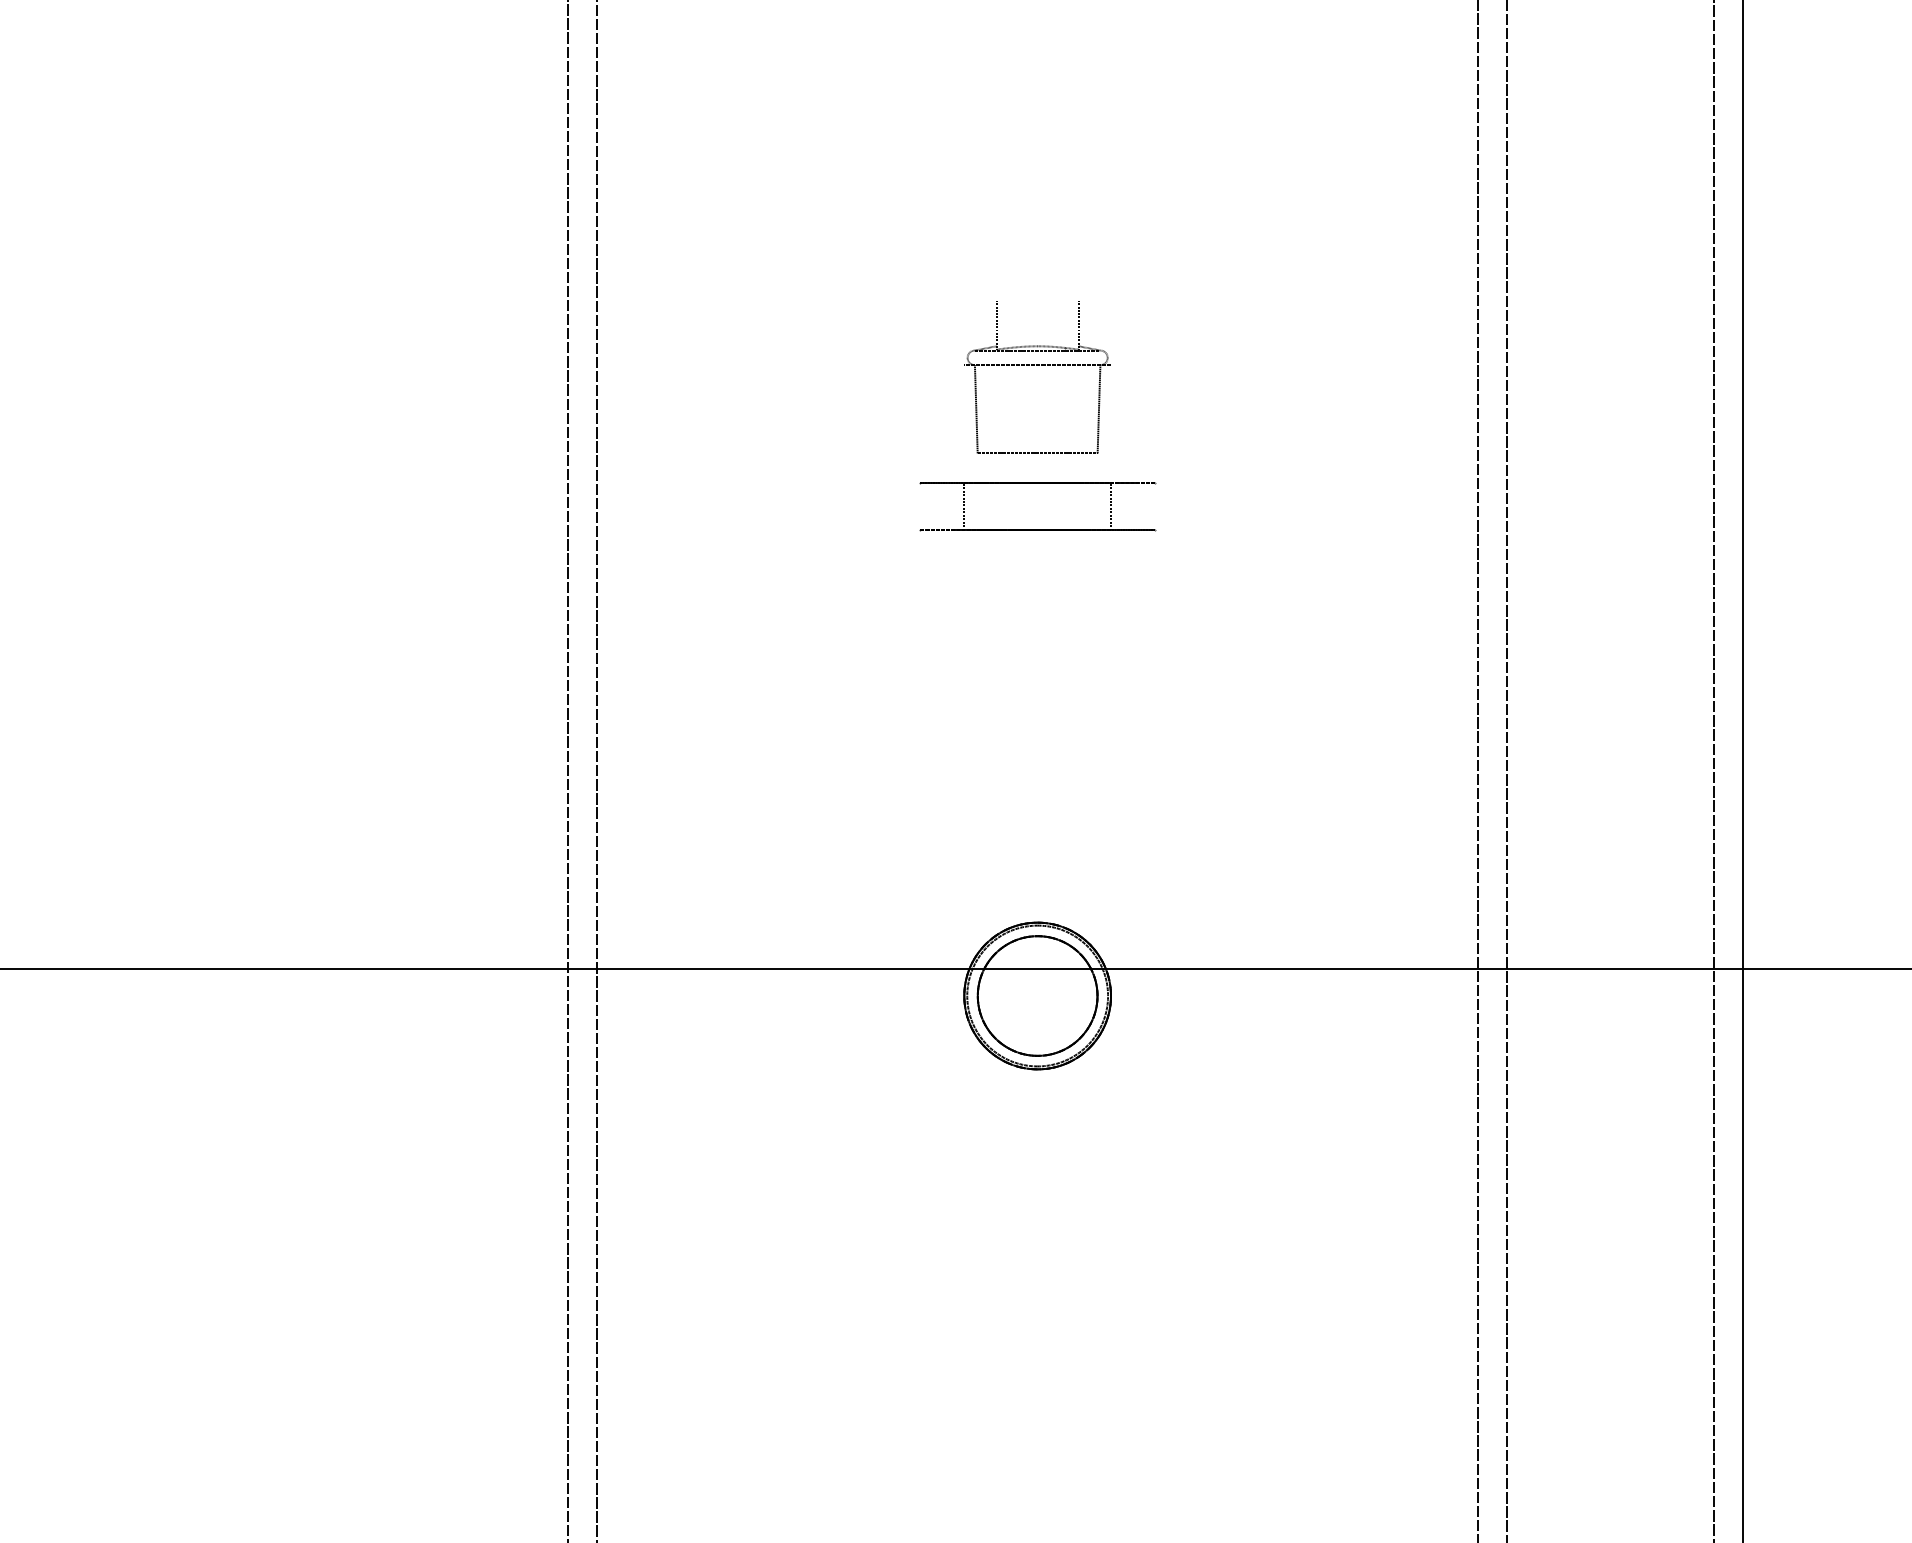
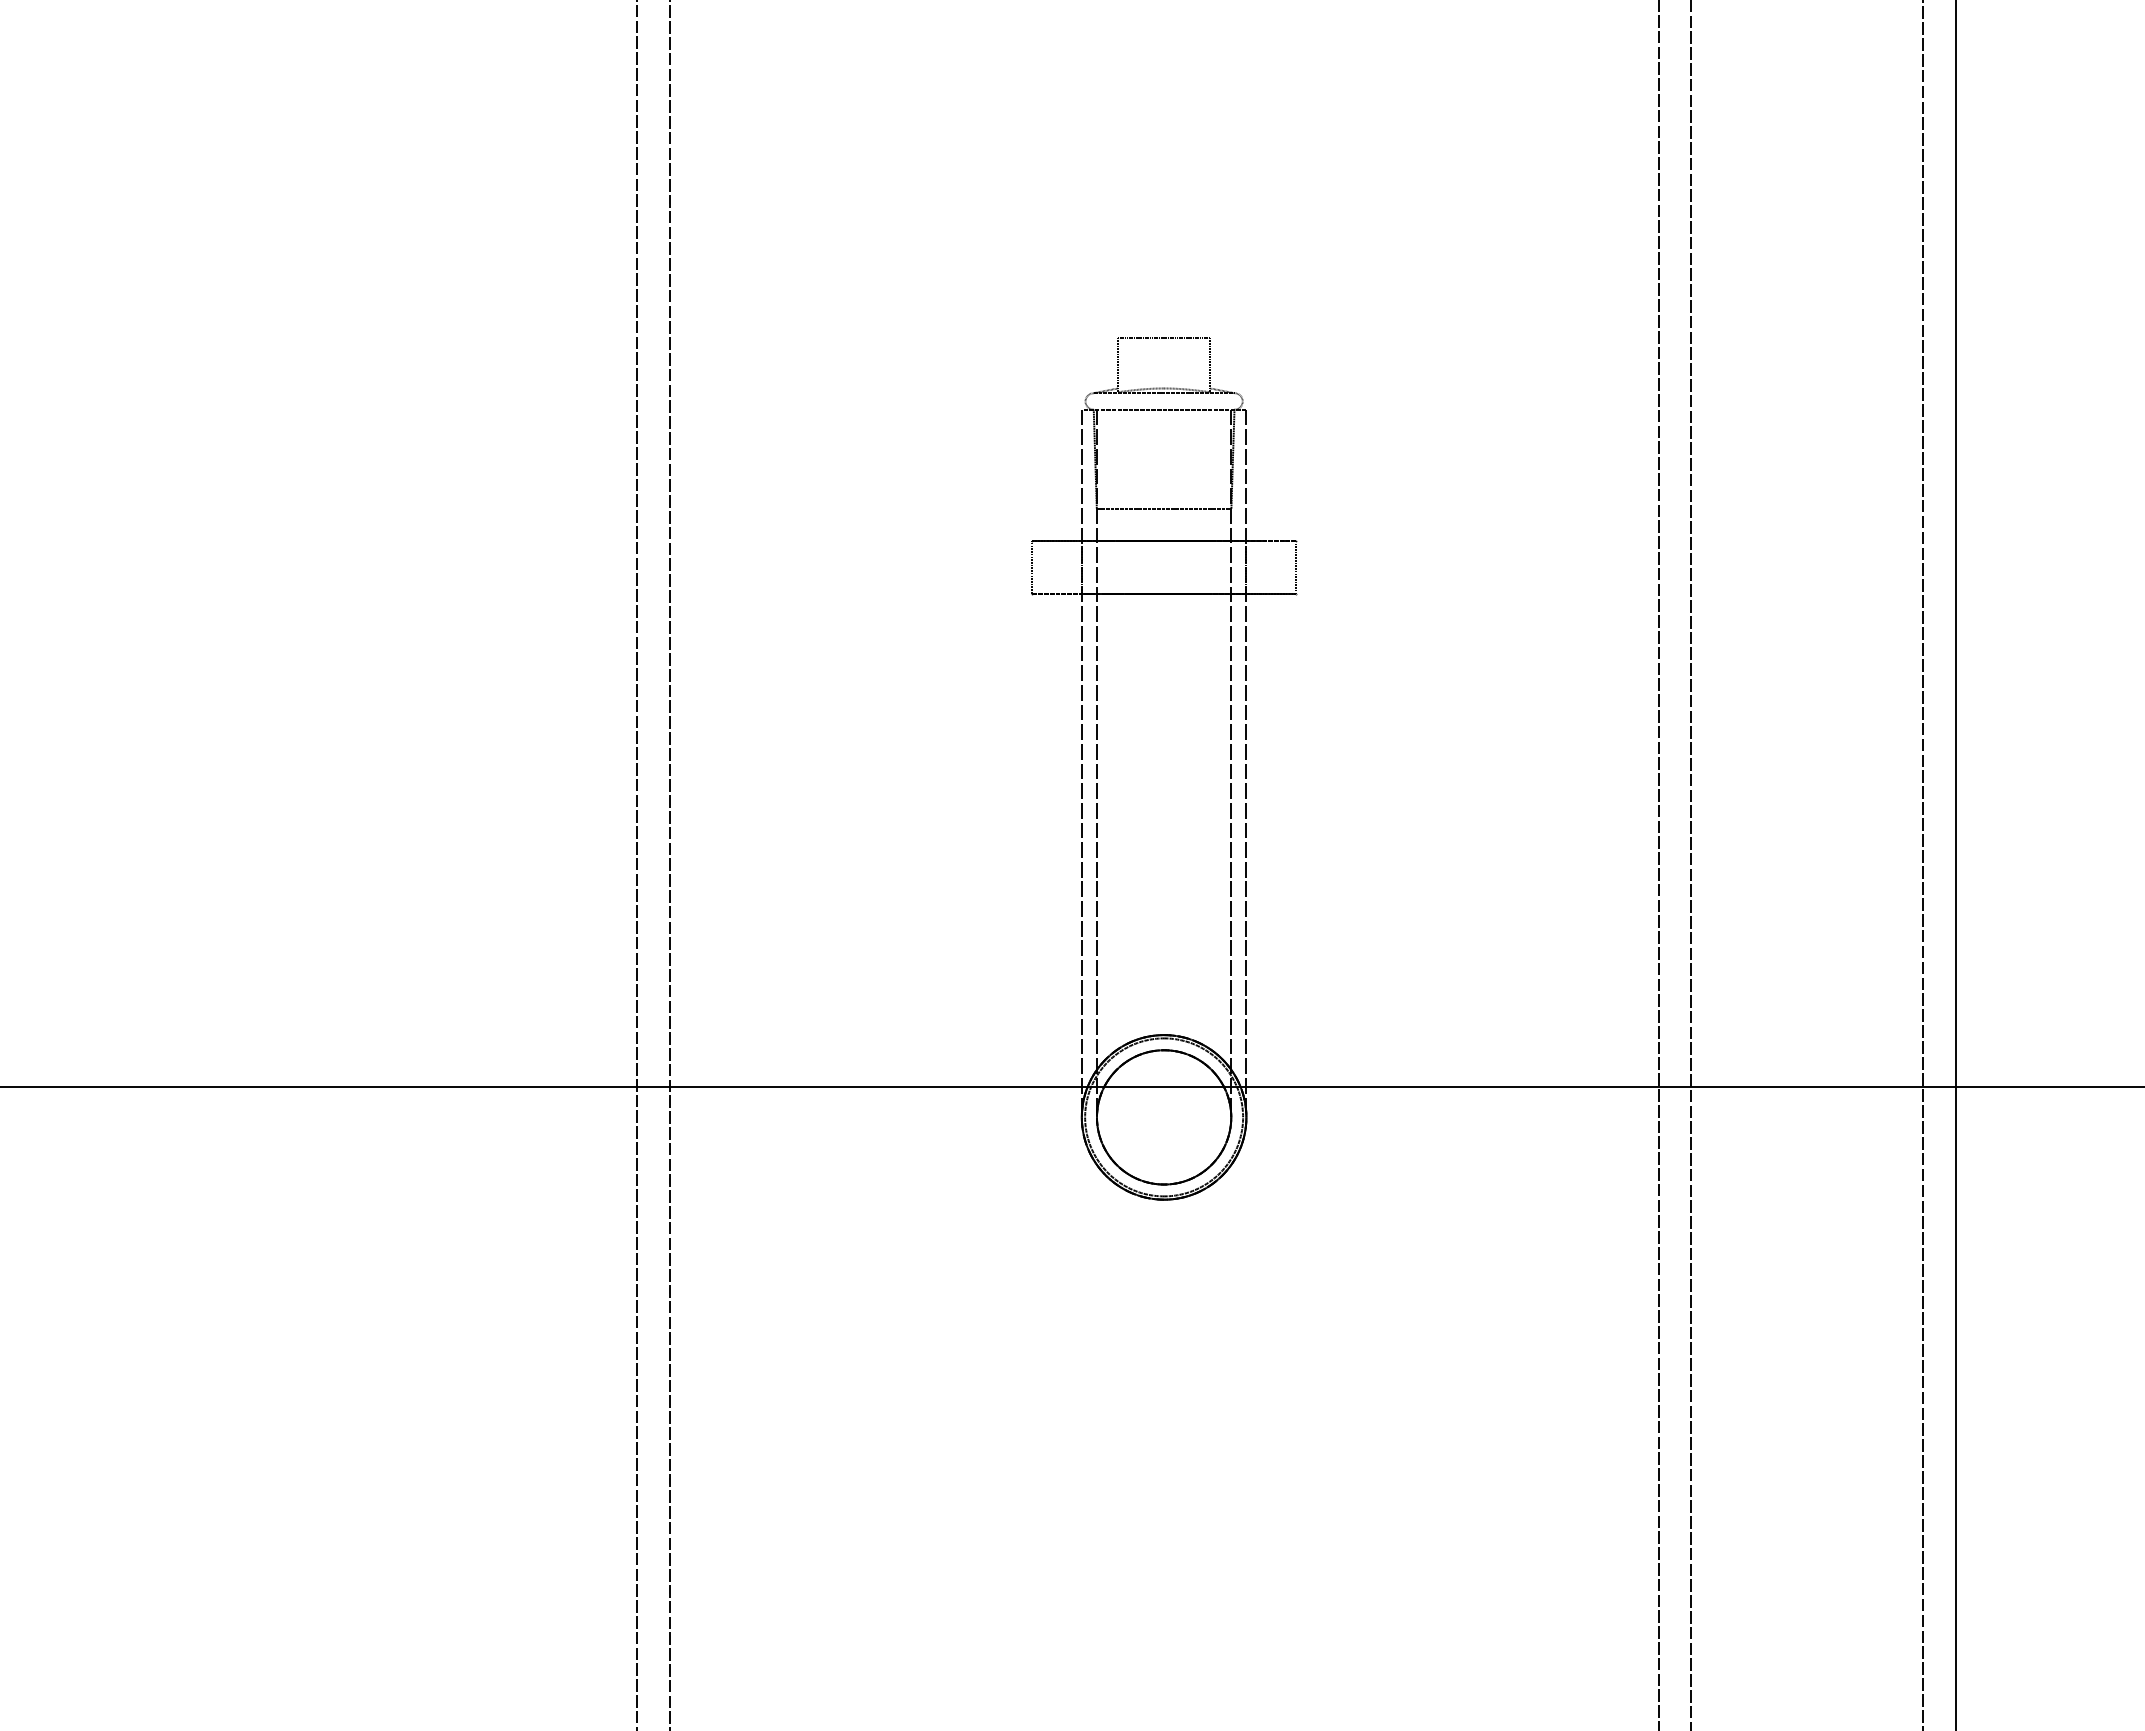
line: (1037, 300) -> (1163, 337), added
line: (920, 505) -> (1032, 567), added
line: (1155, 505) -> (1296, 567), added
line: (964, 680) -> (1082, 763), added
line: (977, 680) -> (1096, 763), added
line: (1097, 680) -> (1231, 763), added
line: (1111, 680) -> (1246, 763), added

